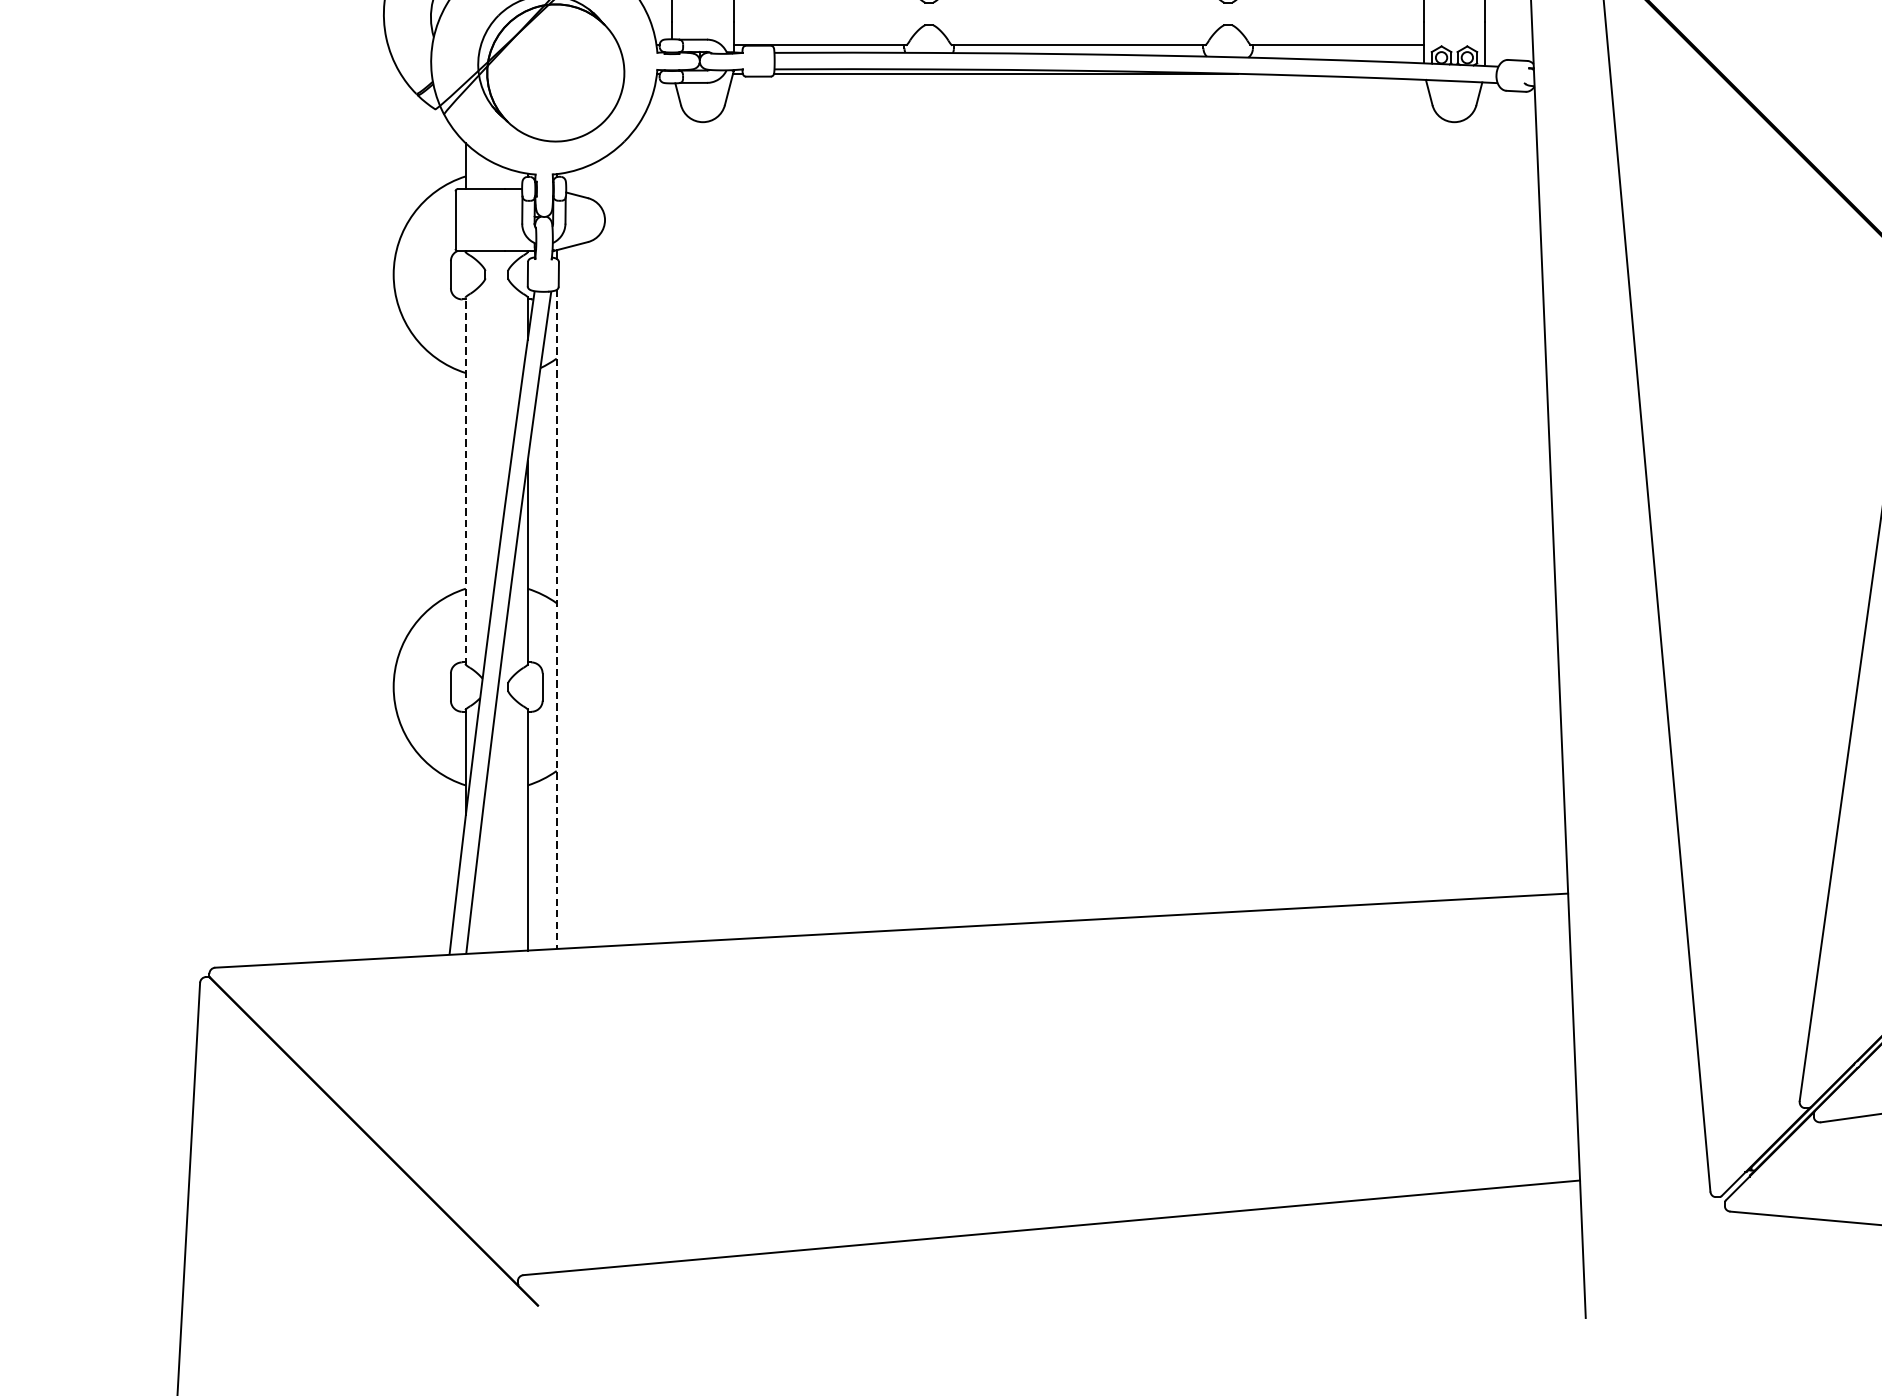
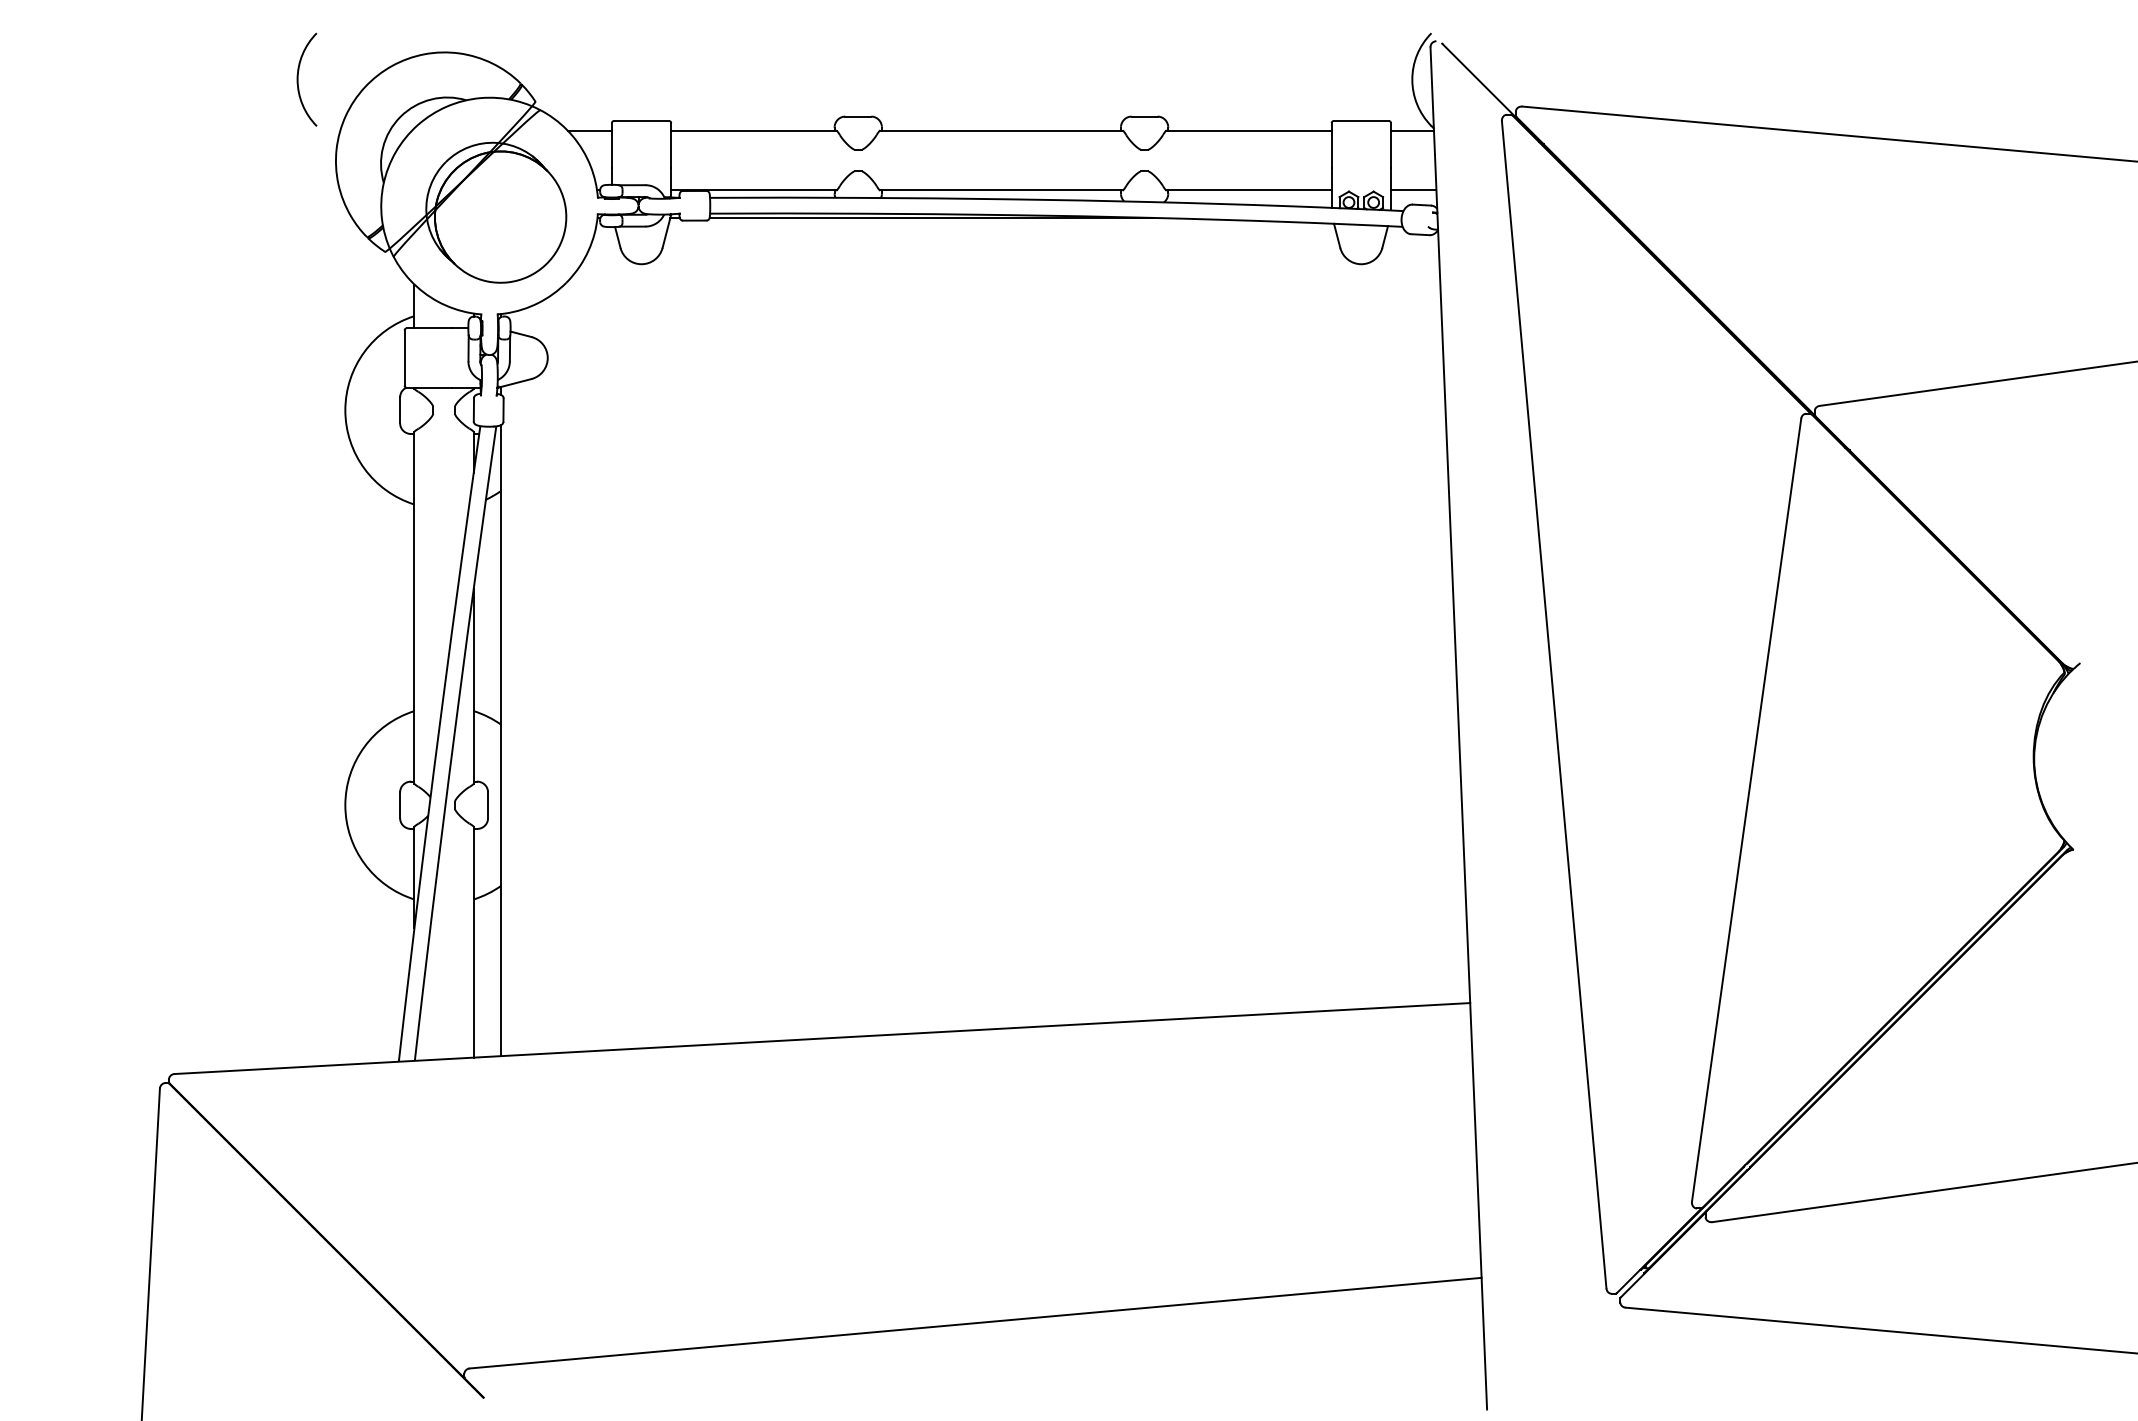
line: (1508, 45) -> (1413, 190), added
line: (465, 480) -> (414, 607), dashed -> solid
line: (556, 619) -> (501, 740), dashed -> solid

